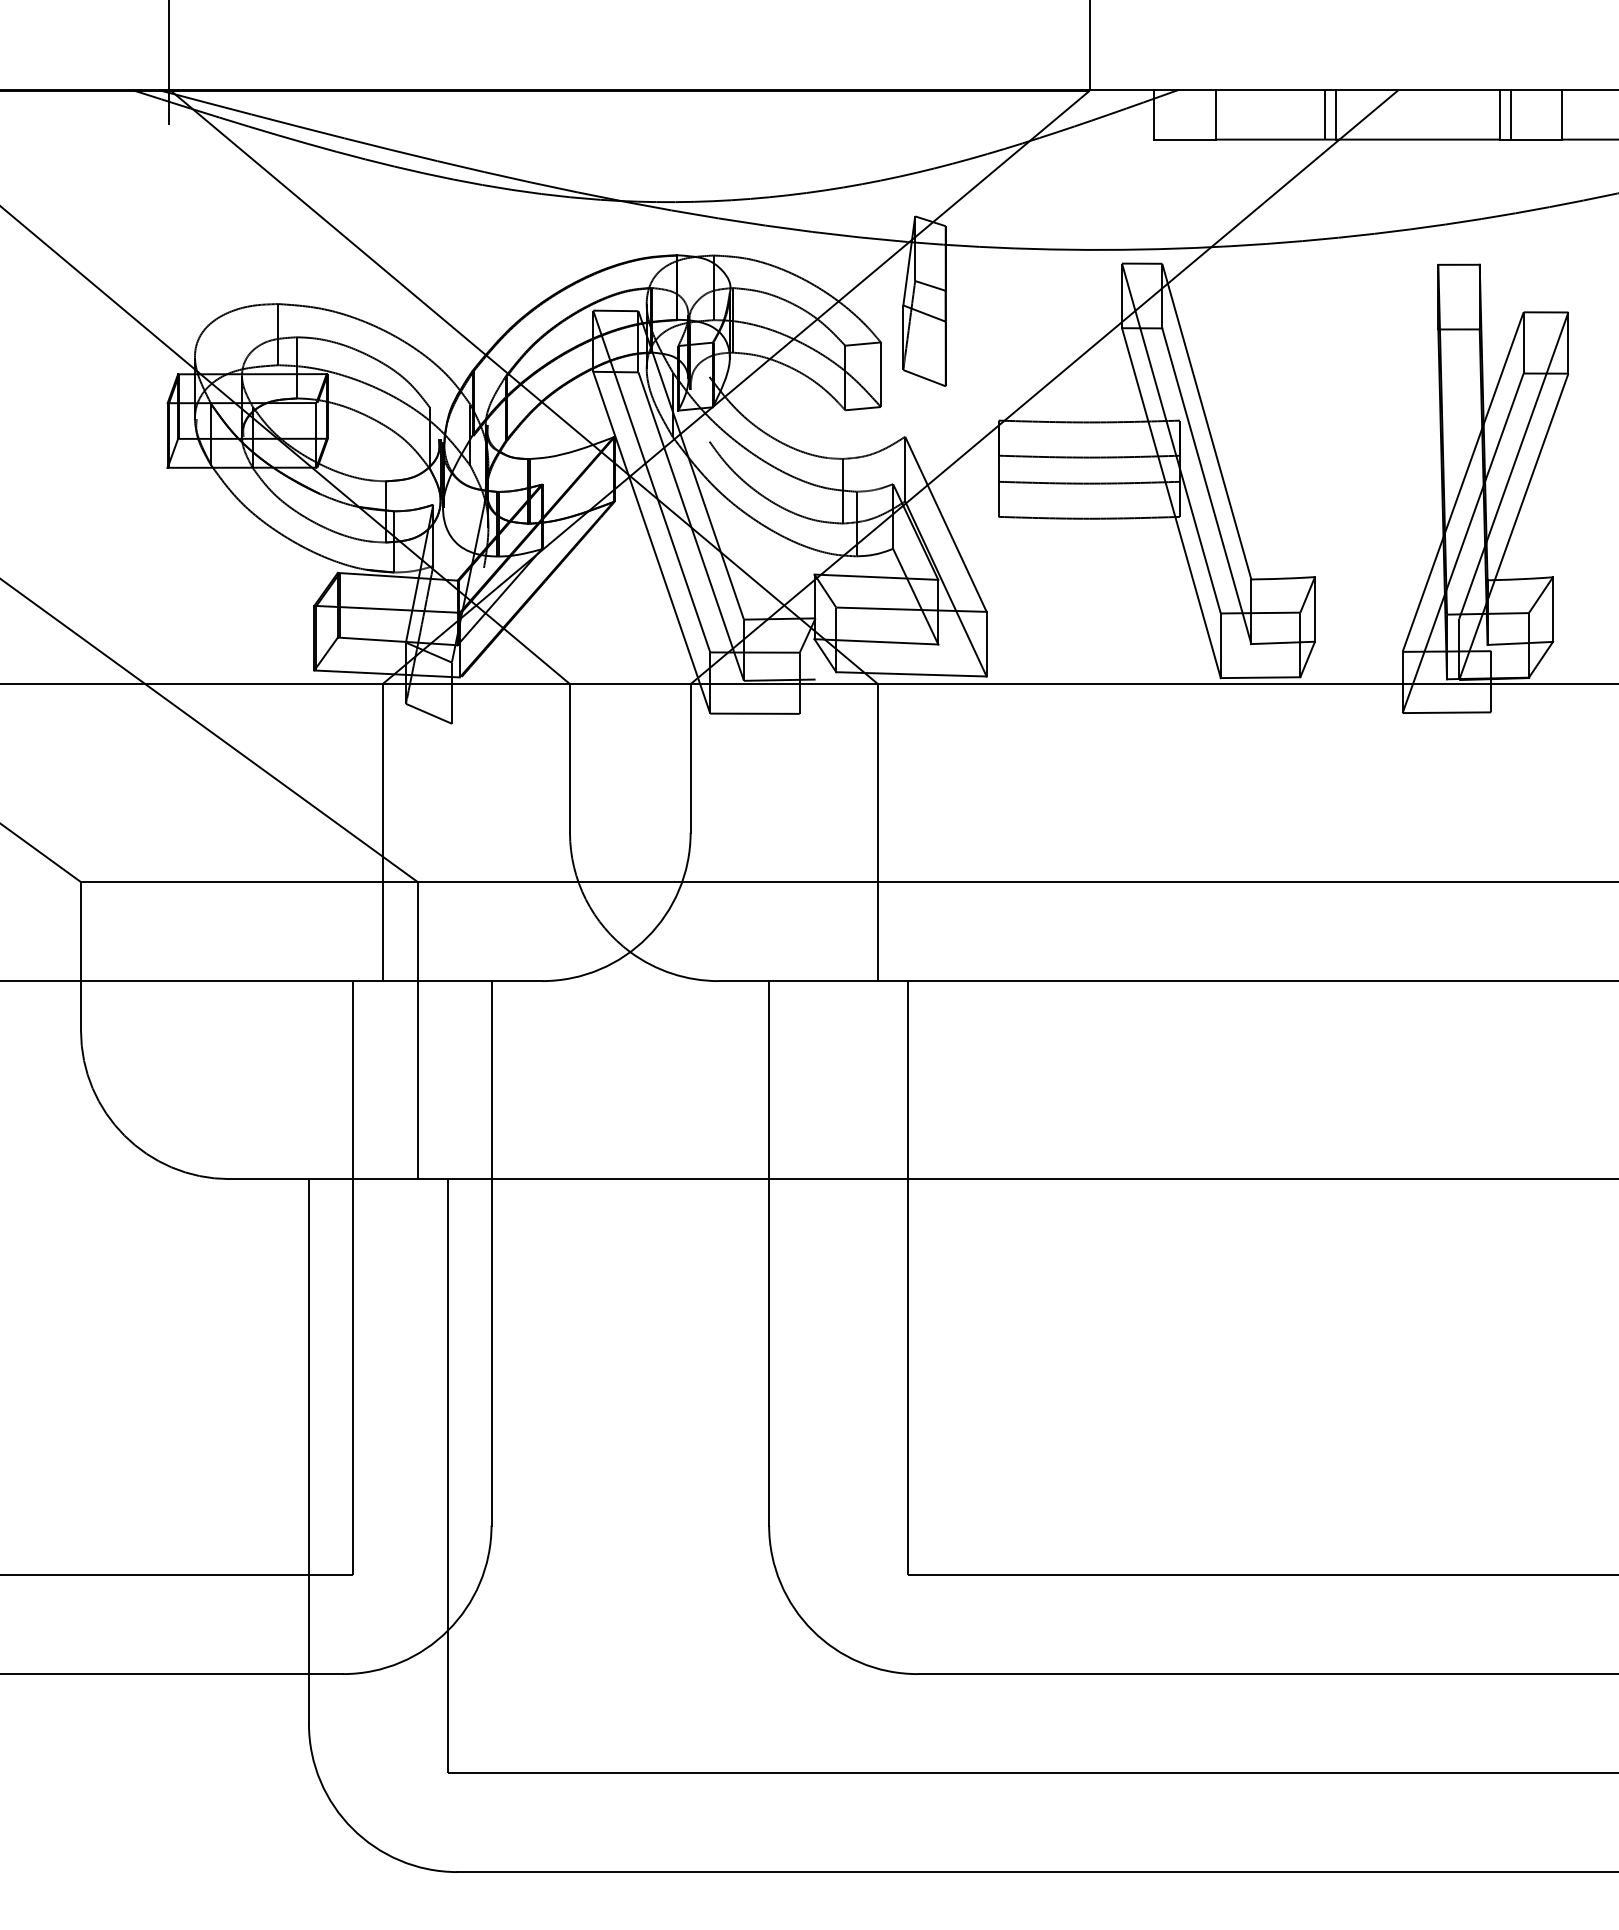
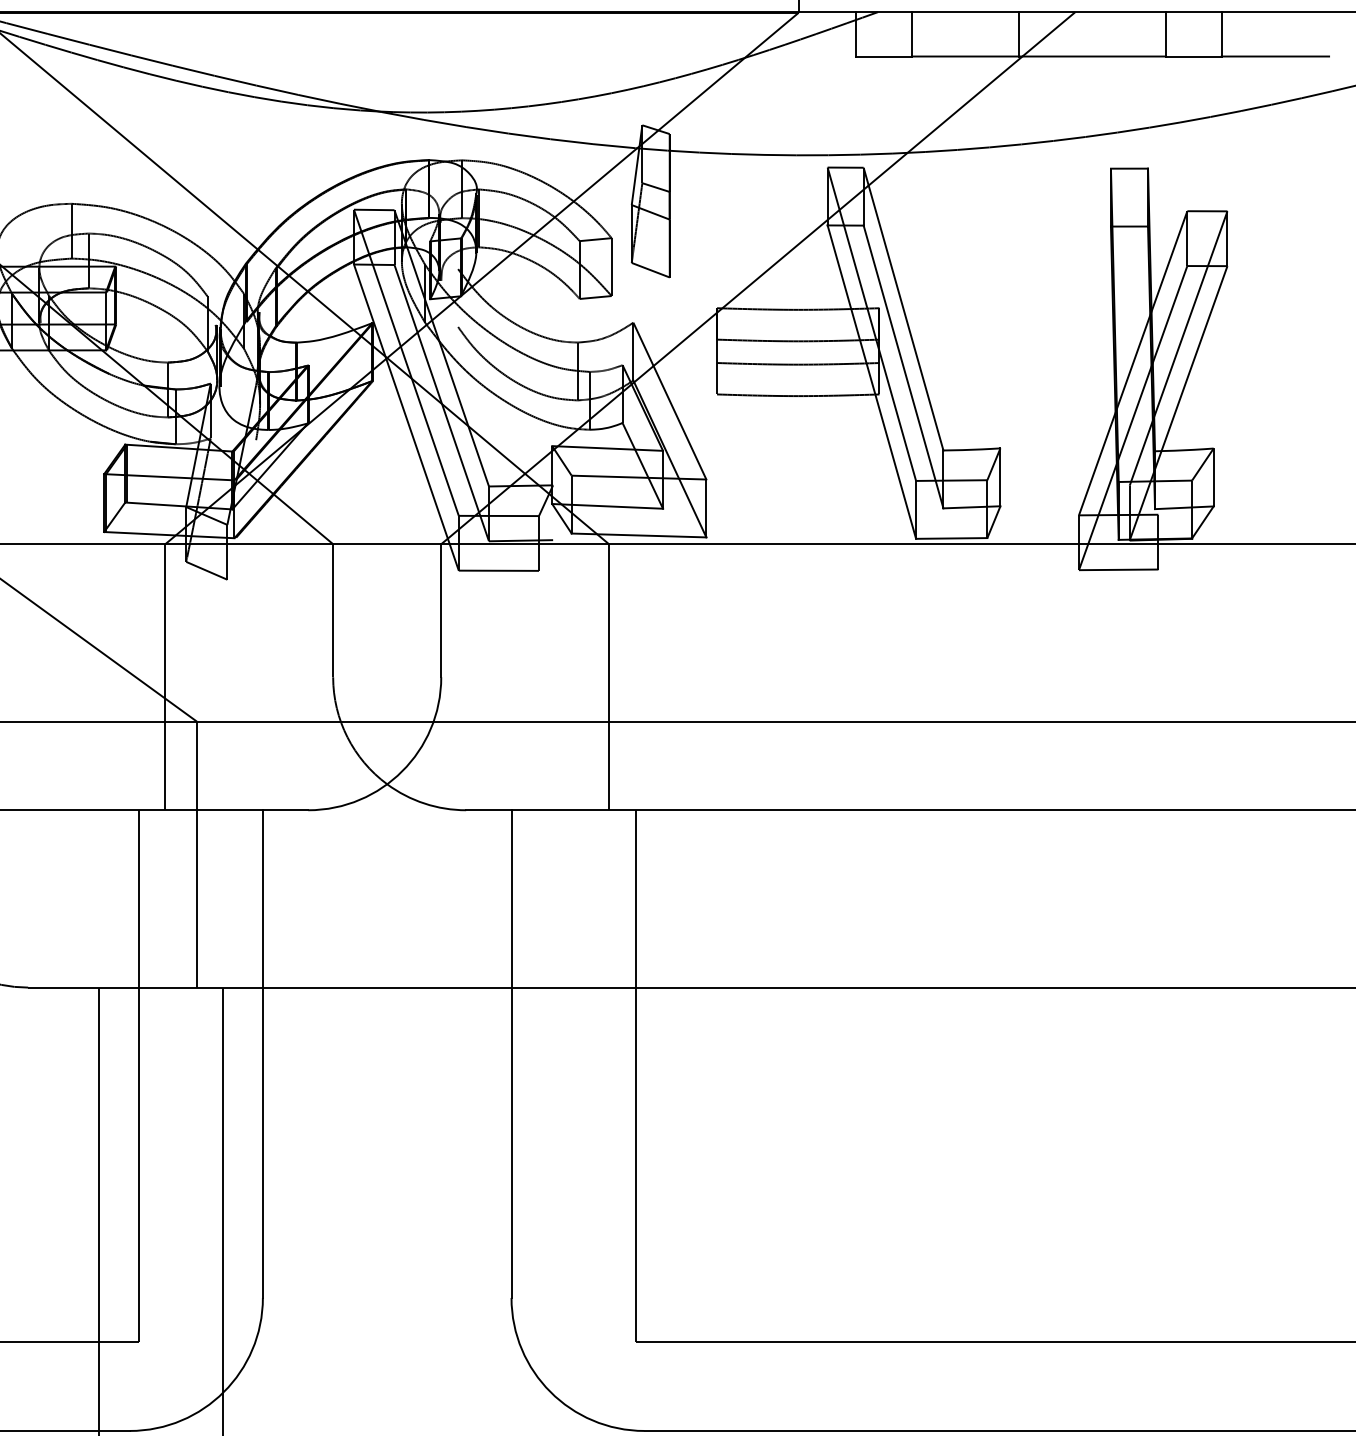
line: (1325, 114) -> (1009, 34), removed
line: (1510, 114) -> (1175, 34), removed

